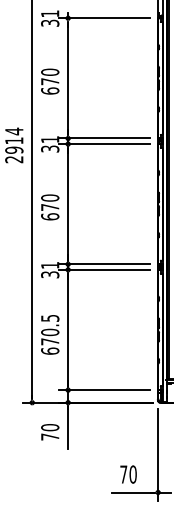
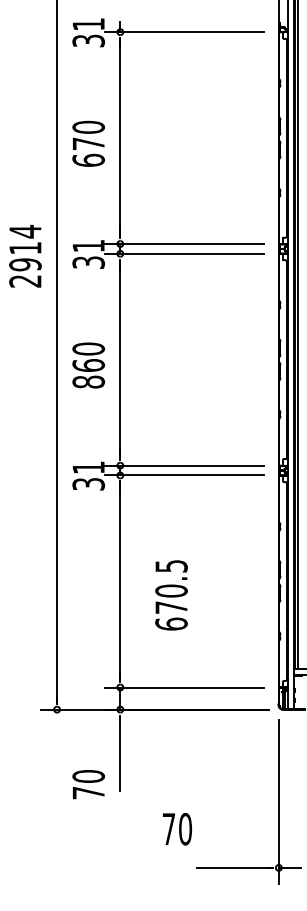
text: (50, 211) -> (89, 372), 670 -> 860
text: (50, 334) -> (172, 594), moved
text: (50, 432) -> (89, 785), moved
text: (128, 474) -> (177, 829), moved

